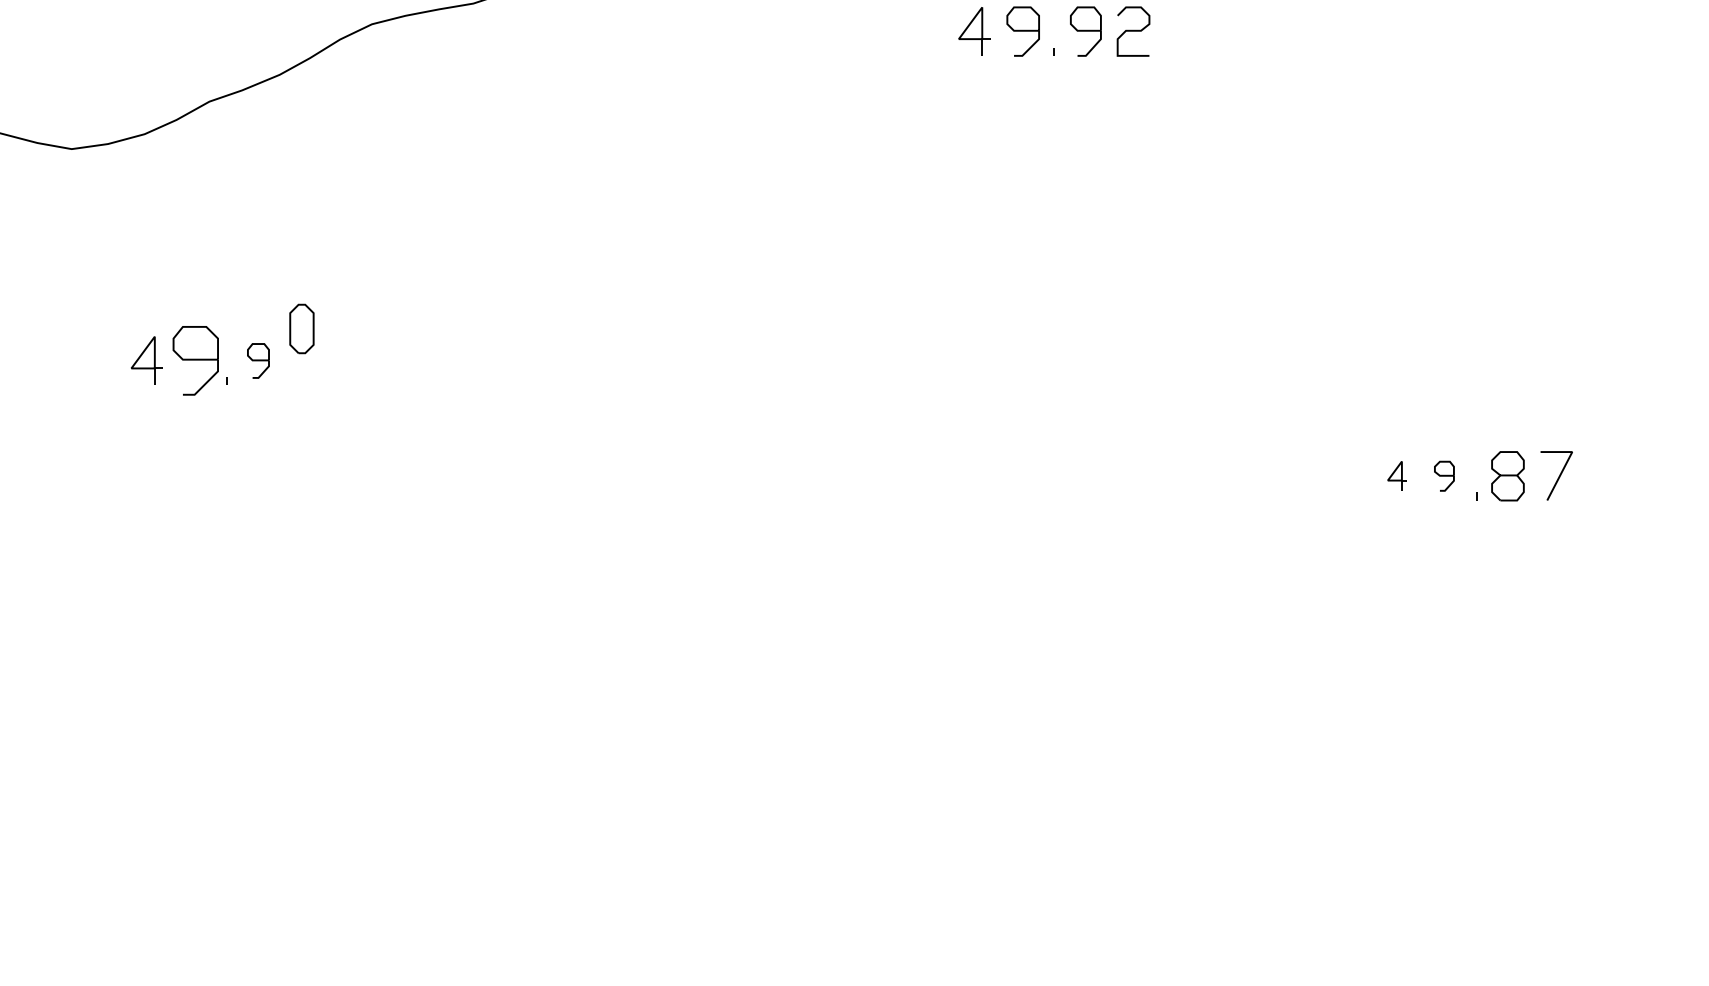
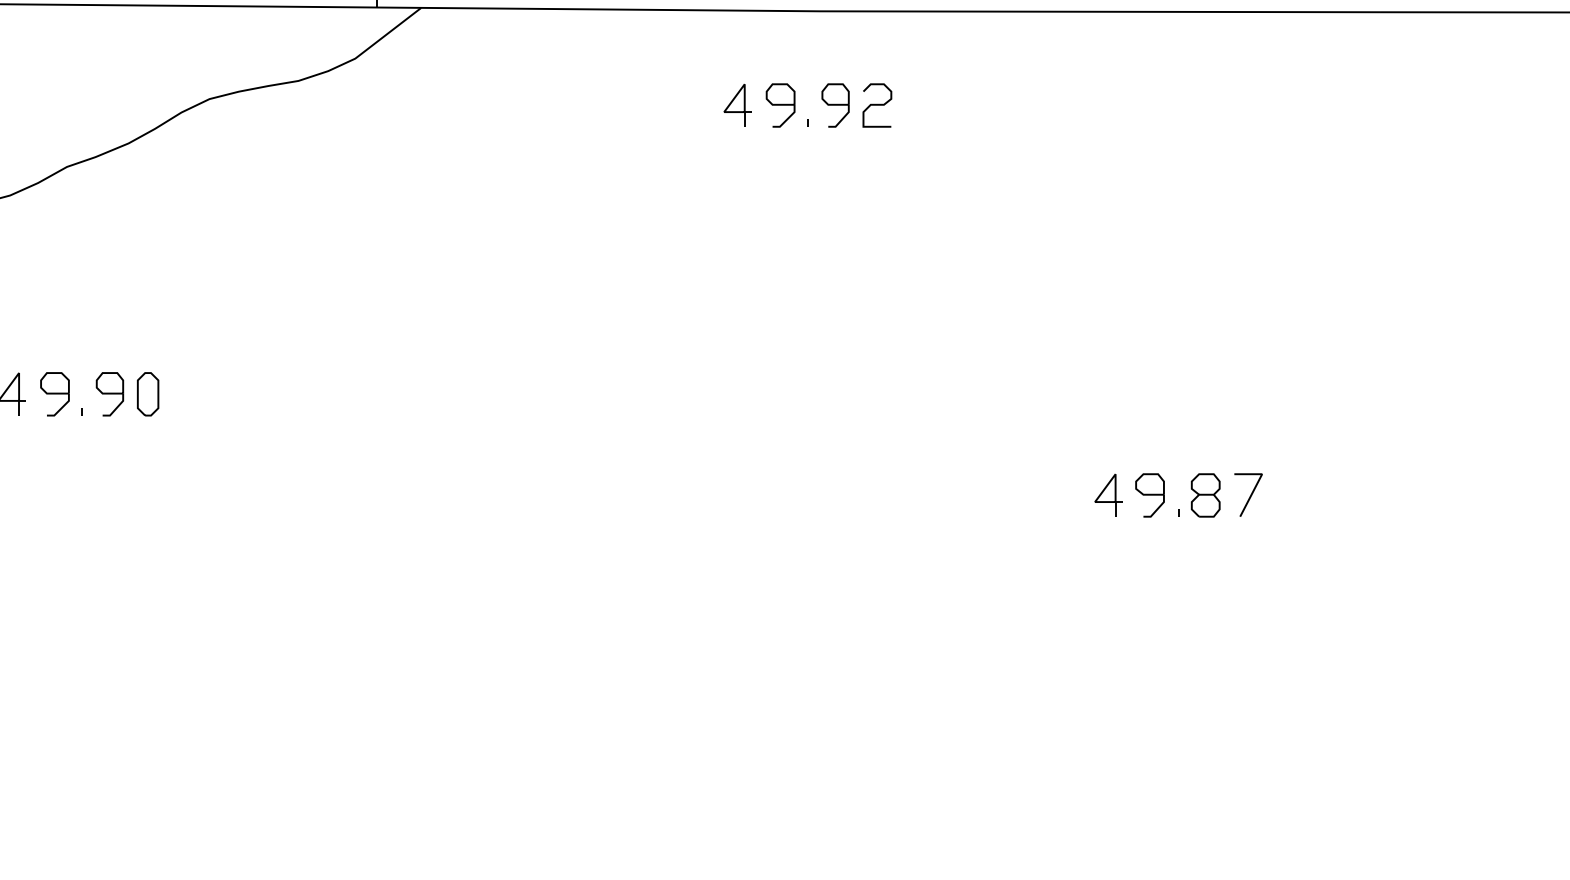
part: (302, 329) -> (148, 394), moved
part: (195, 361) -> (54, 394), size x0.71
part: (257, 361) -> (109, 394), size x1.43
part: (1397, 475) -> (1108, 494), size x1.67
part: (1443, 476) -> (1149, 495), size x1.67

